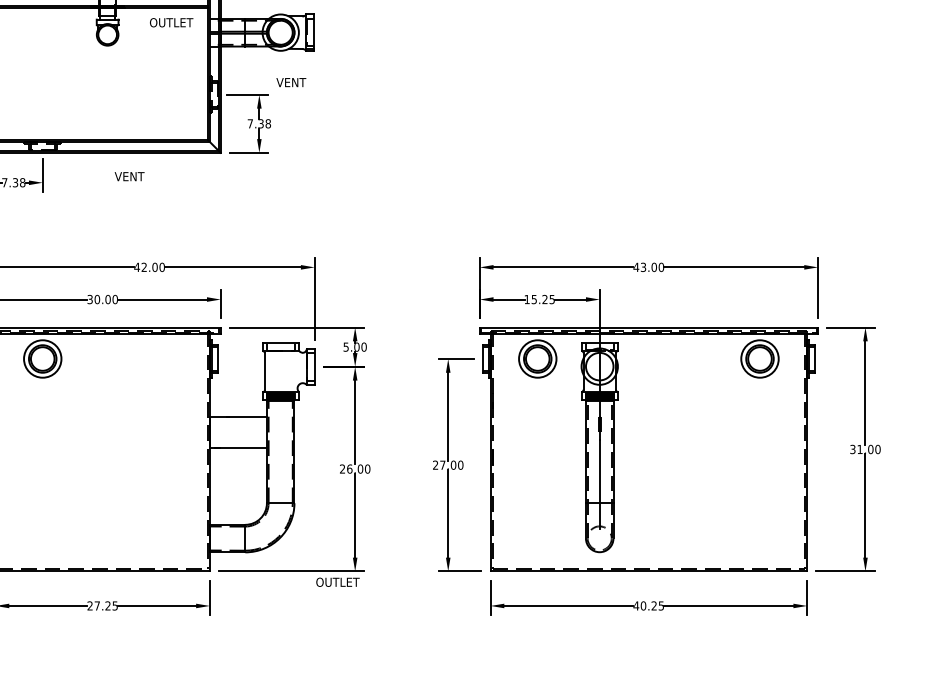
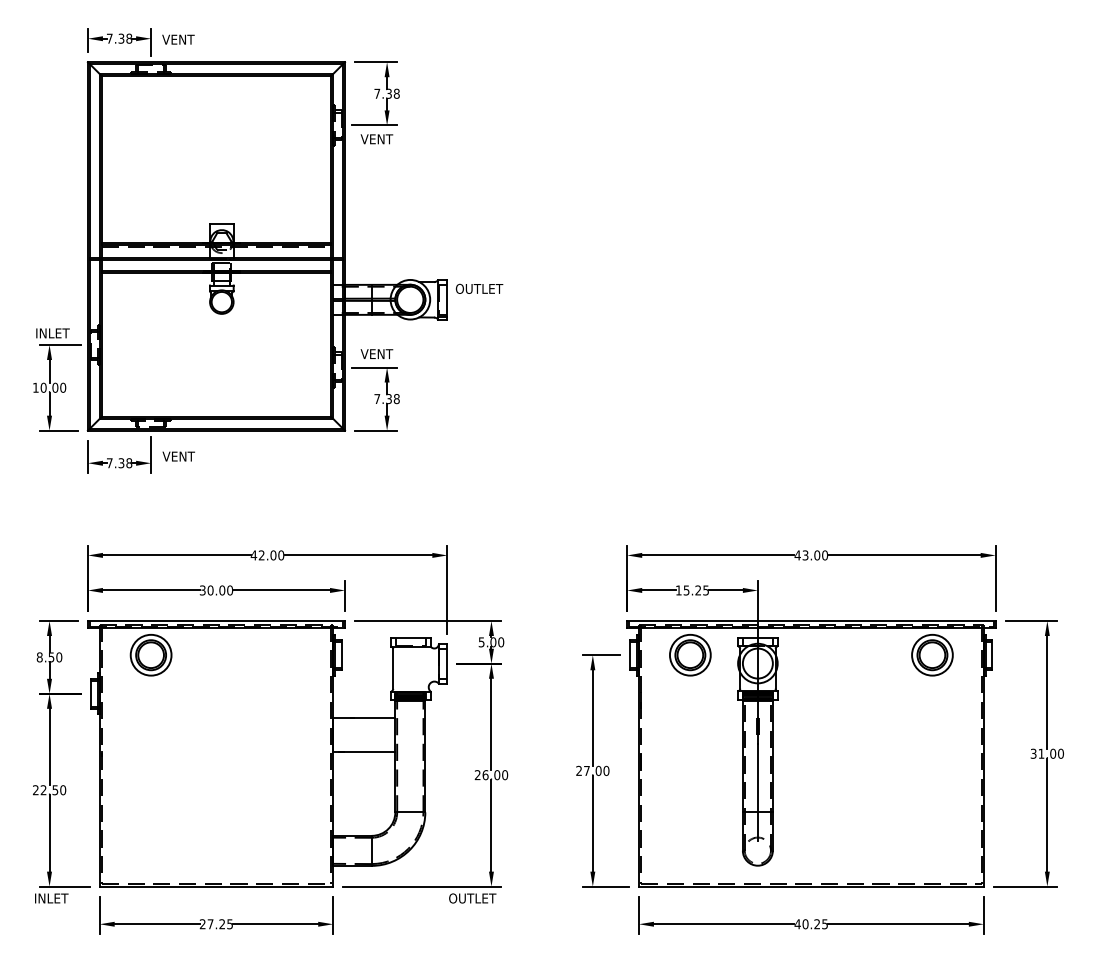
text: (171, 22) -> (479, 288), moved
text: (290, 82) -> (376, 353), moved
text: (129, 176) -> (178, 456), moved

